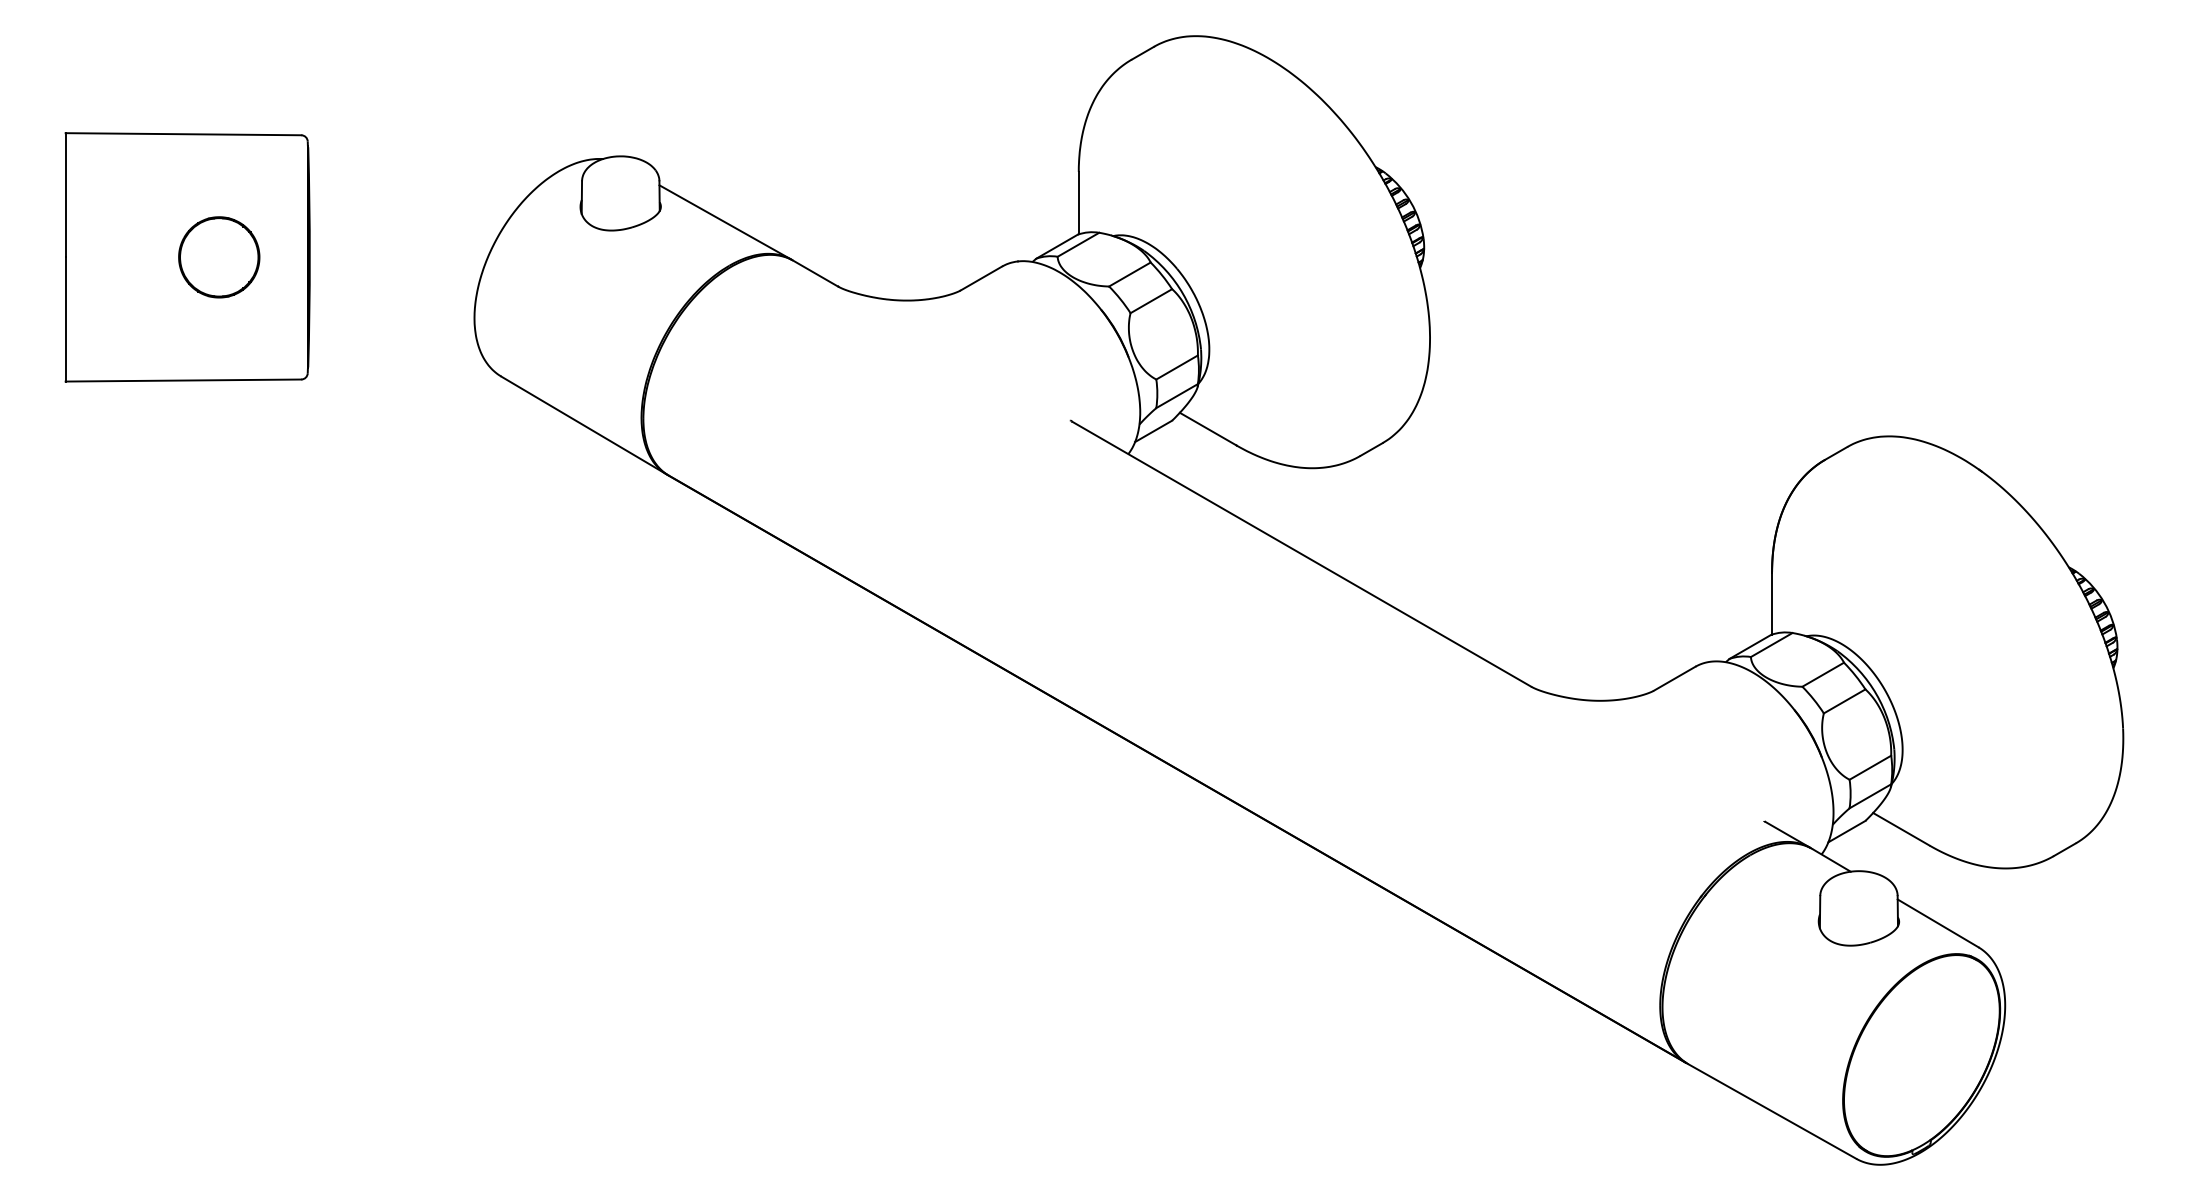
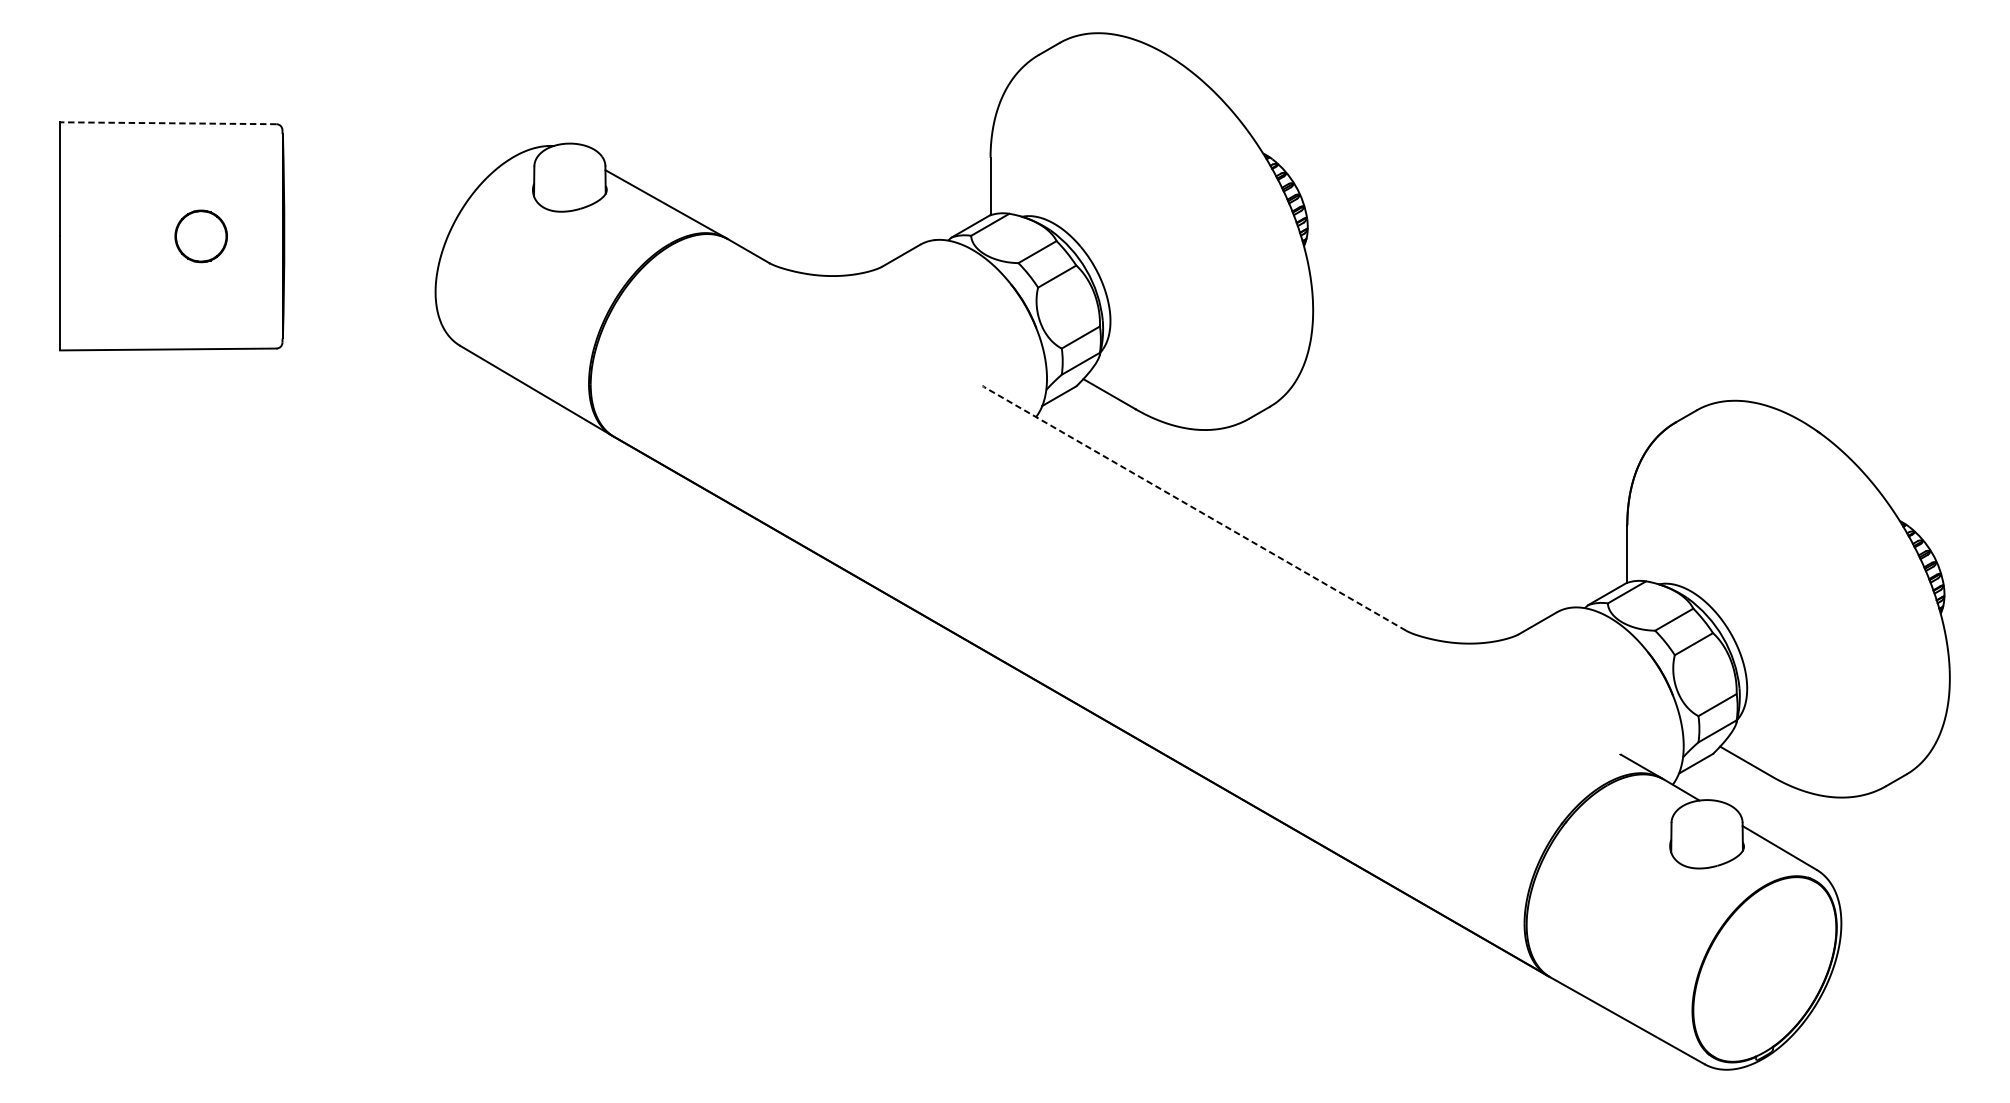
line: (183, 134) -> (168, 123), solid -> dashed
part: (219, 257) -> (201, 236), size x0.7
line: (1301, 554) -> (1195, 509), solid -> dashed

